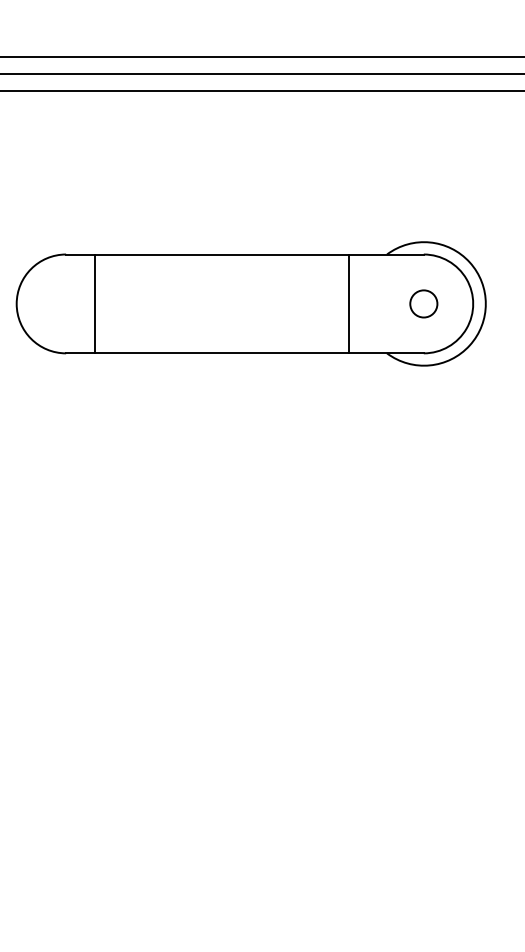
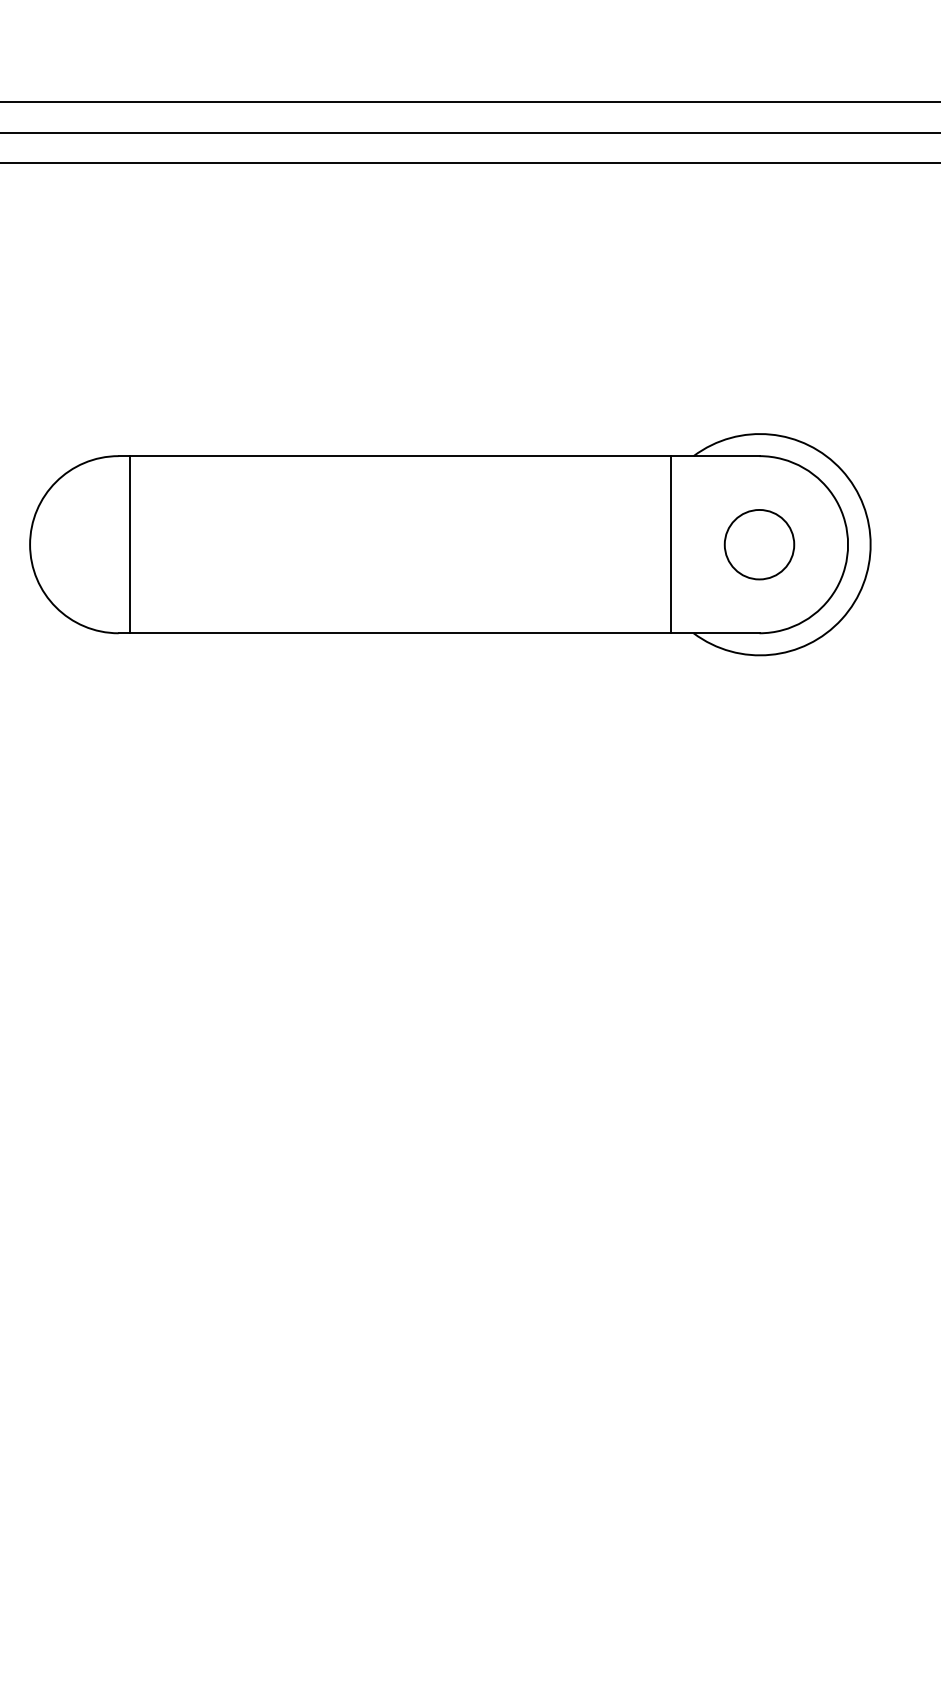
line: (95, 303) -> (130, 543), moved
line: (349, 303) -> (671, 543), moved
circle: (423, 303) -> (758, 543), size x1.43

